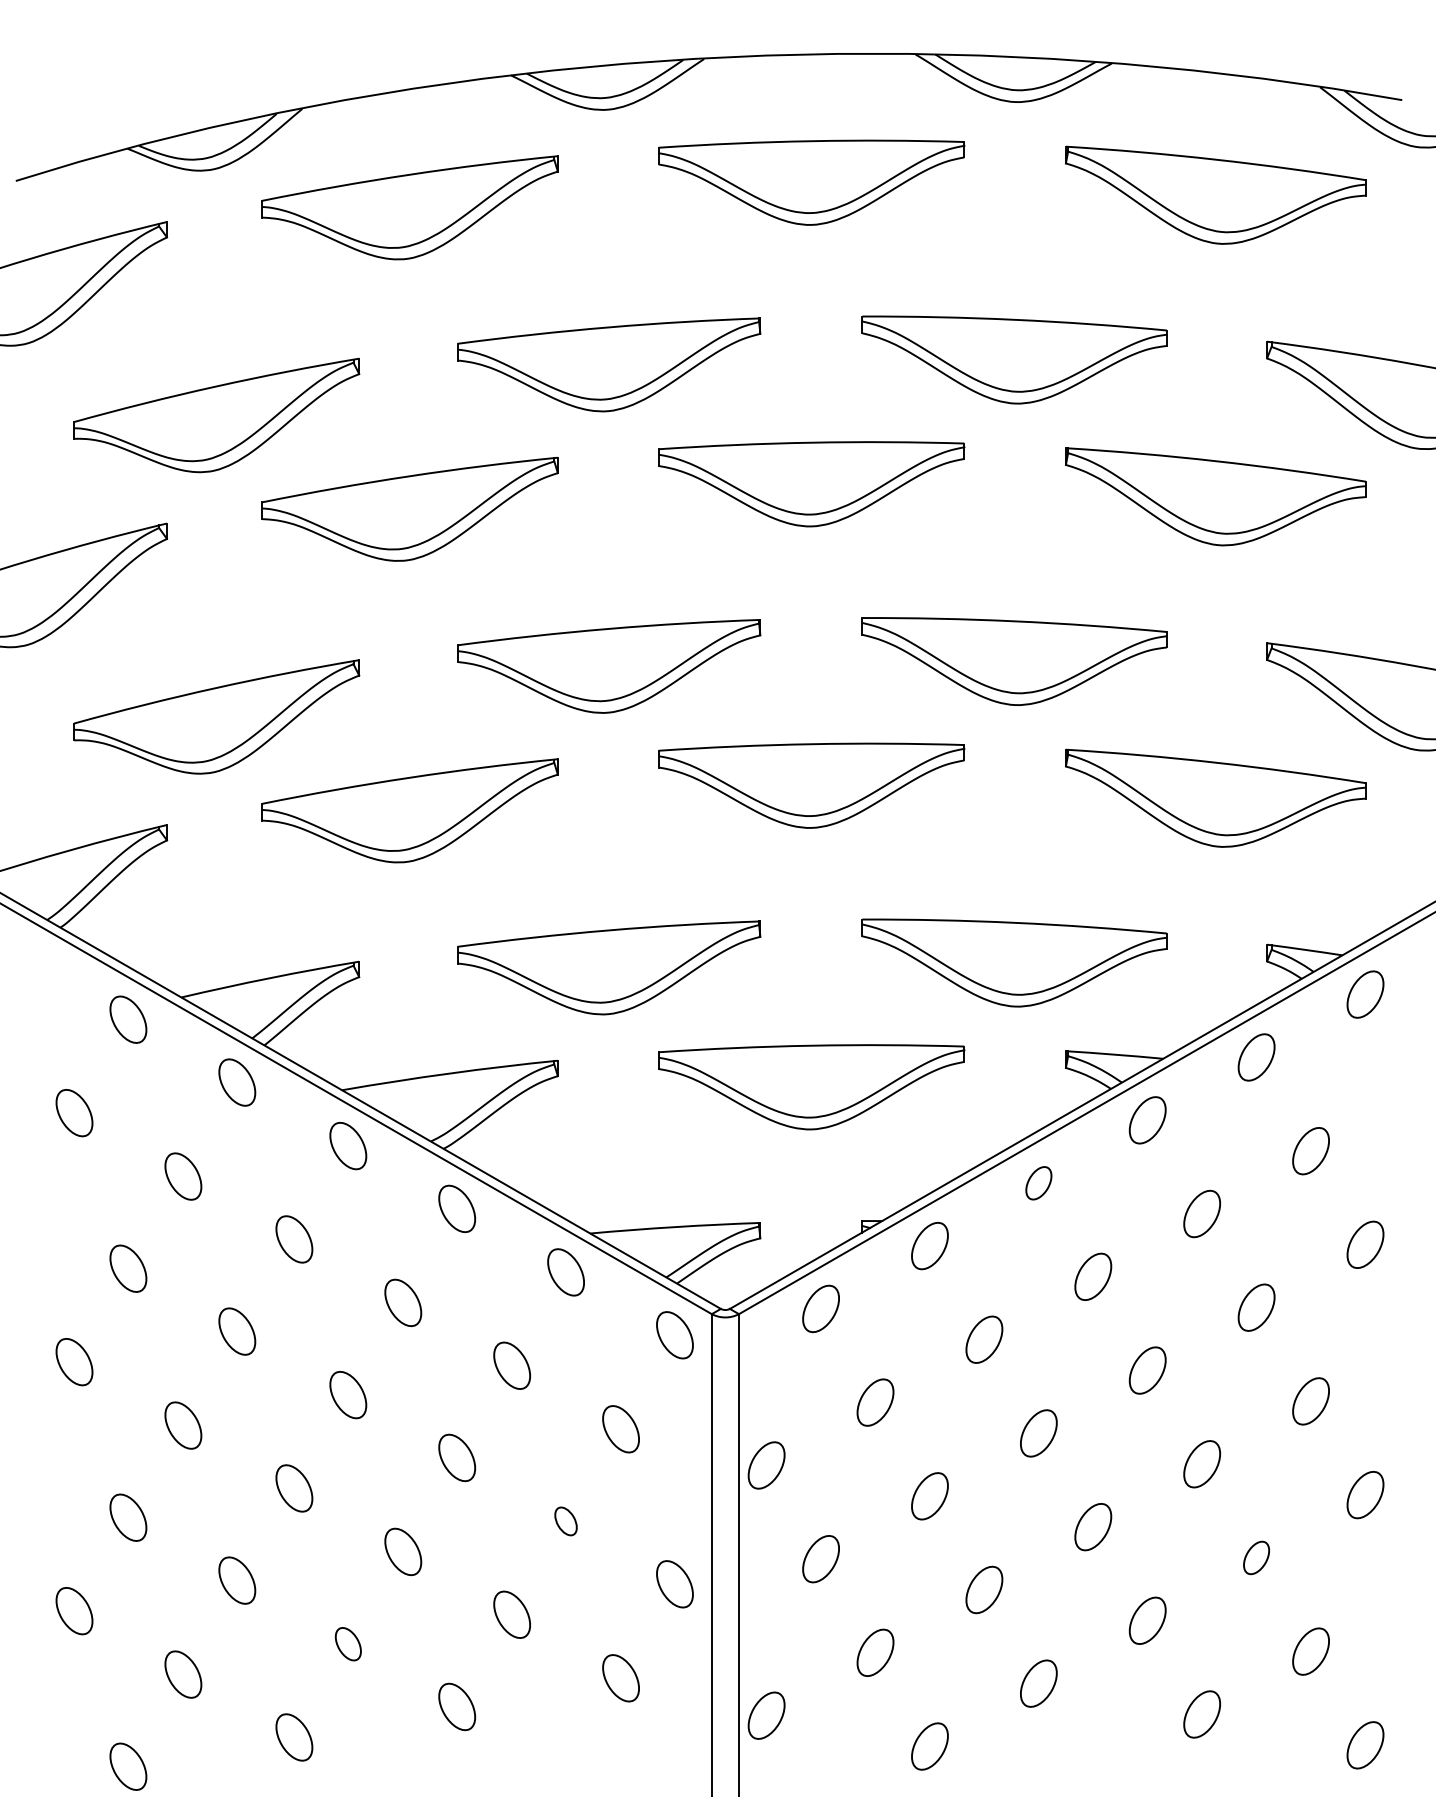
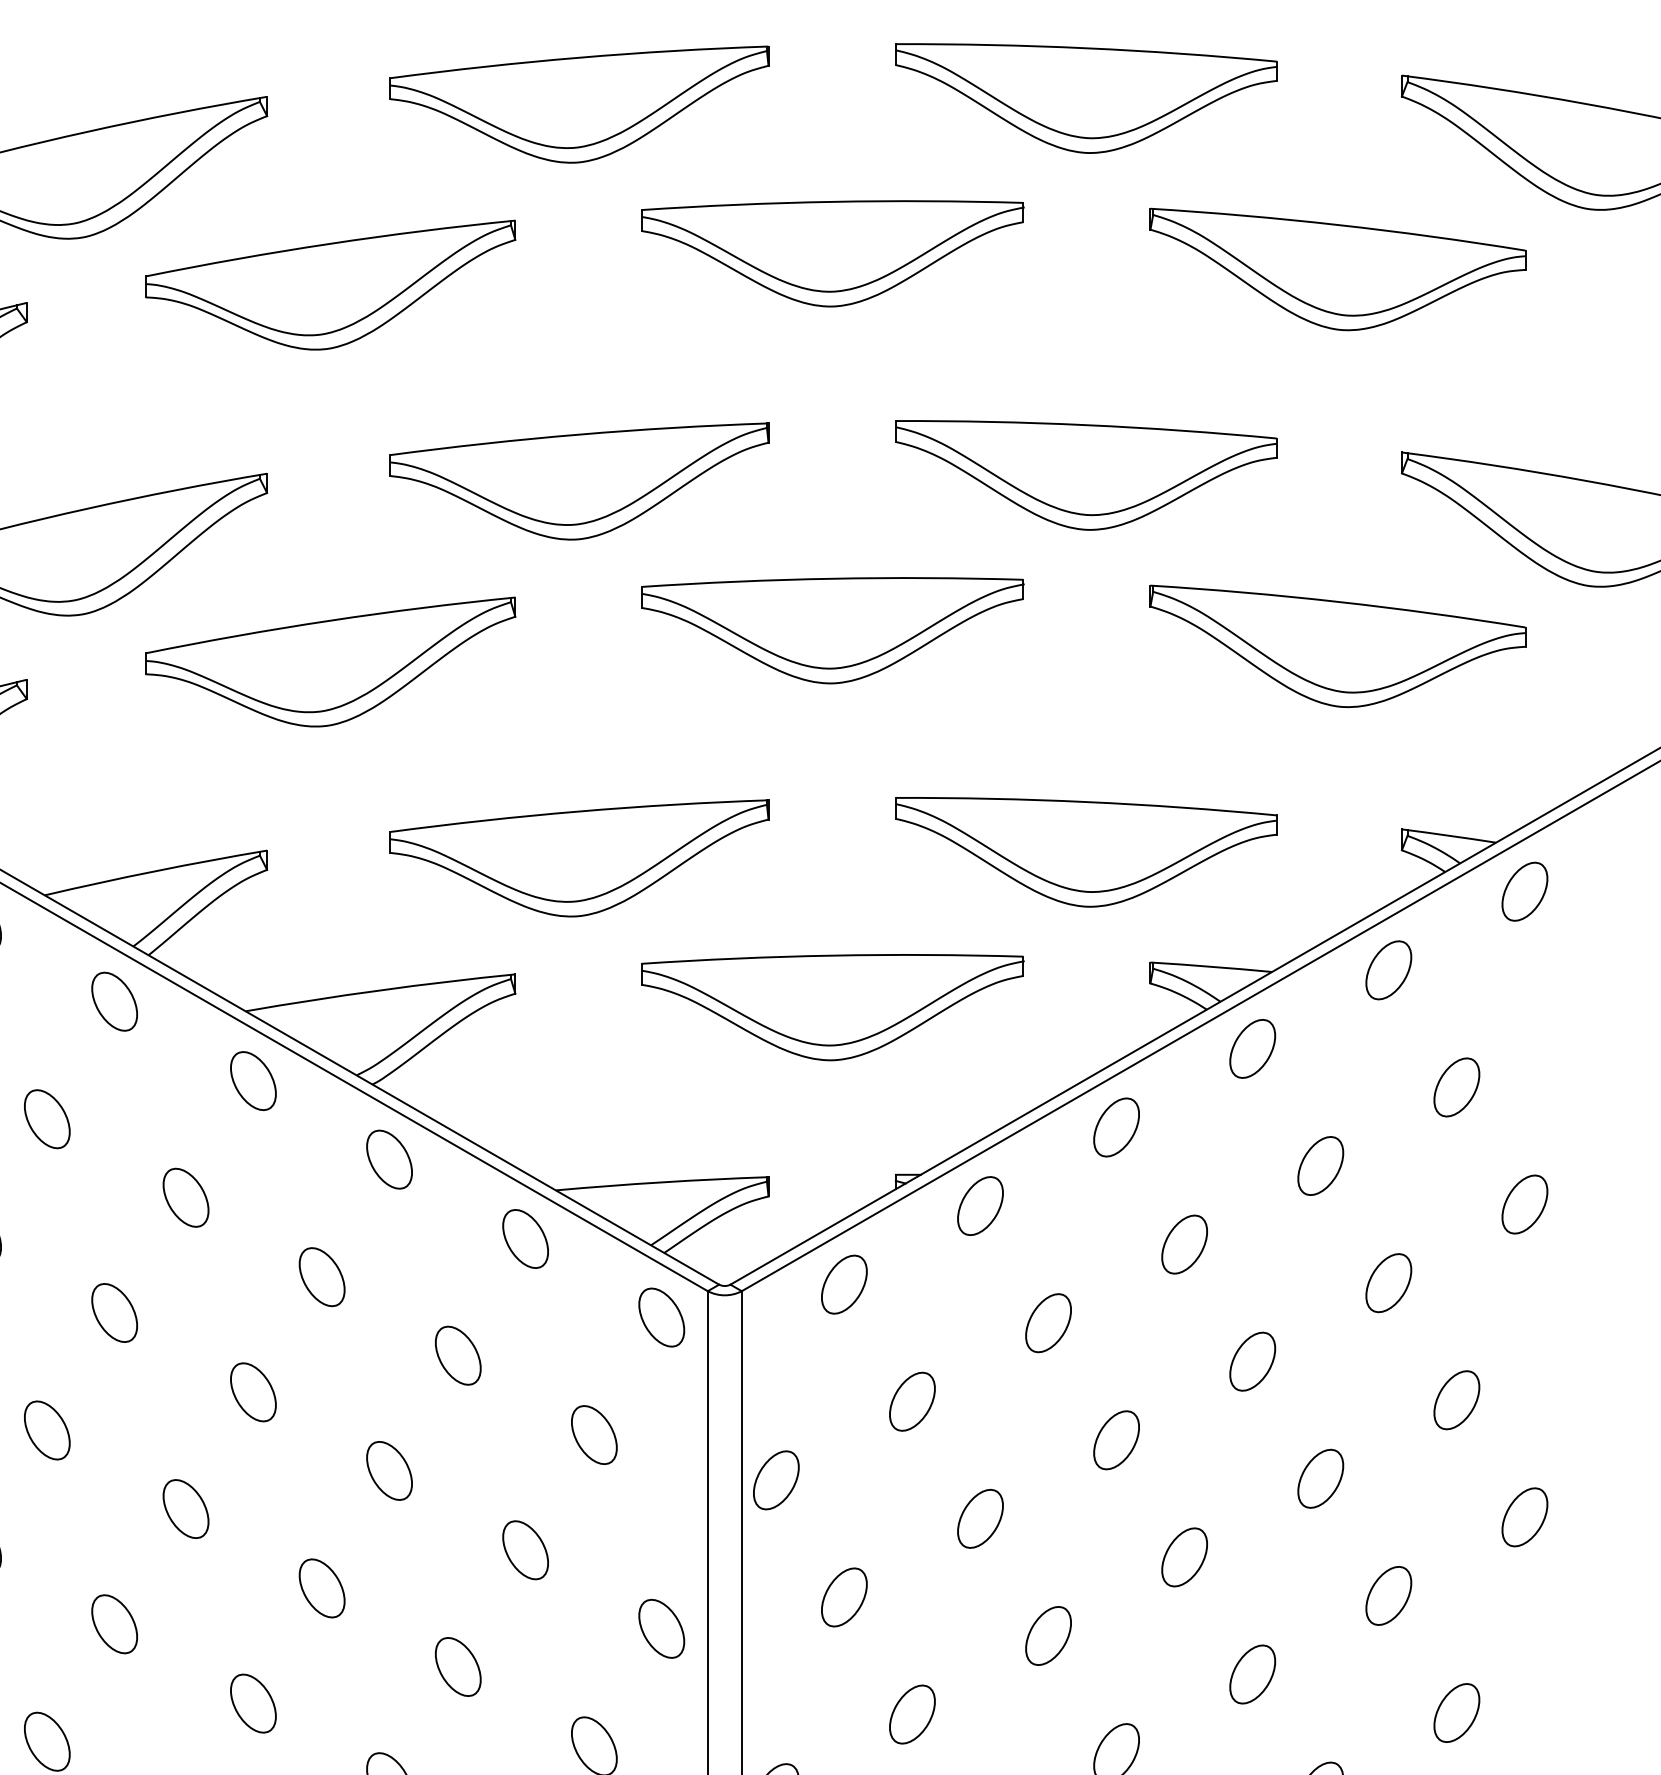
part: (1038, 1183) -> (1116, 1127), size x1.43
part: (565, 1521) -> (524, 1550), size x1.67
part: (1256, 1557) -> (1388, 1595), size x1.43
part: (348, 1644) -> (253, 1704), size x1.43

